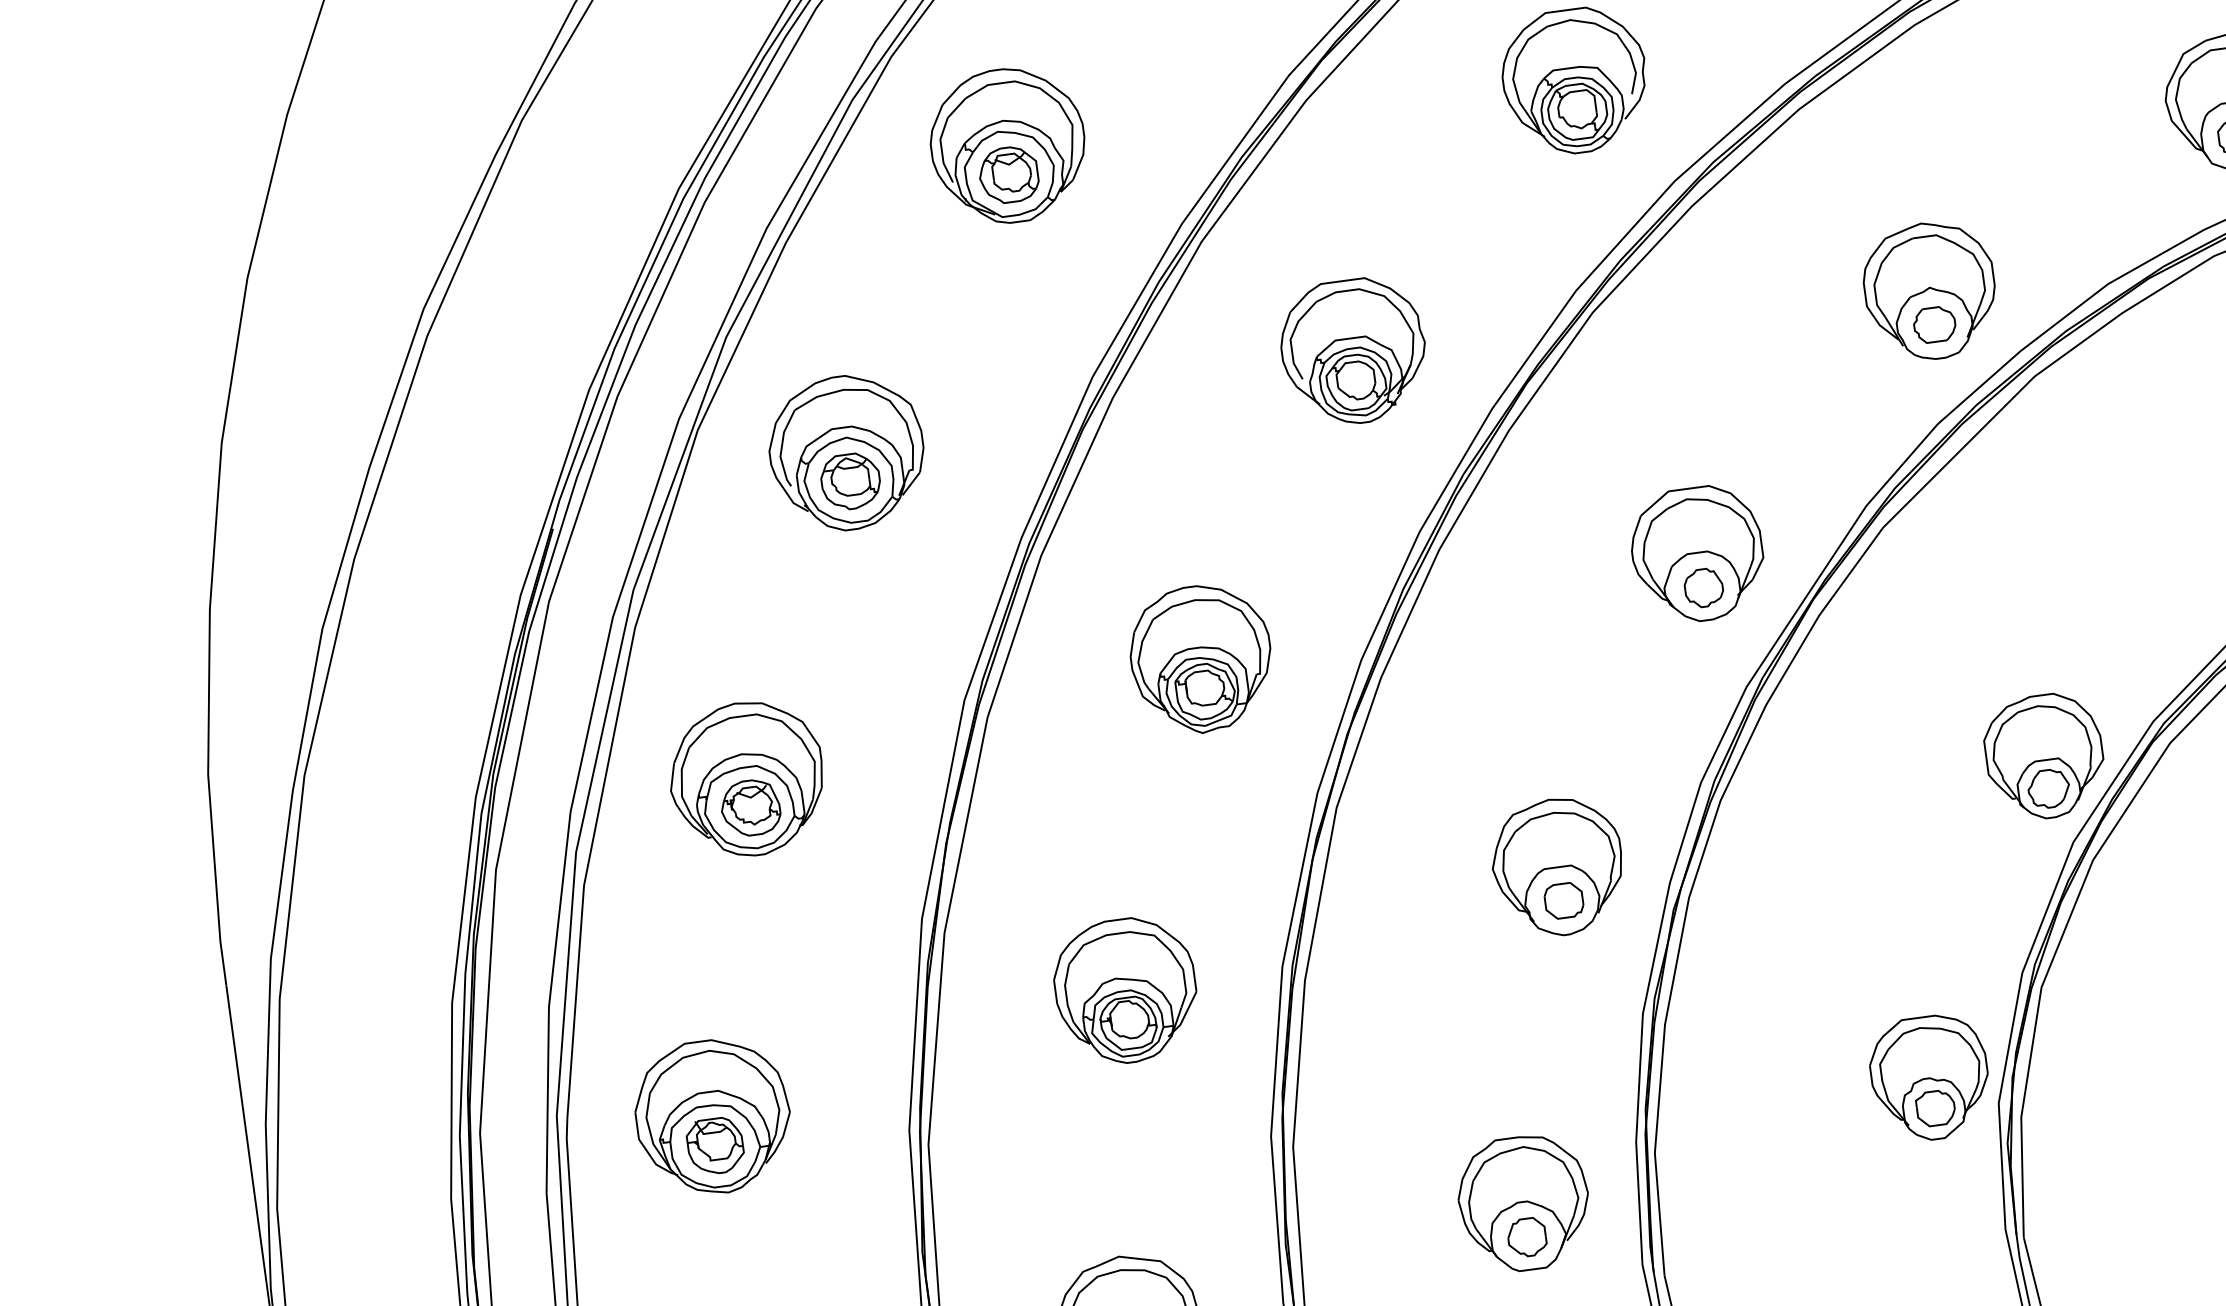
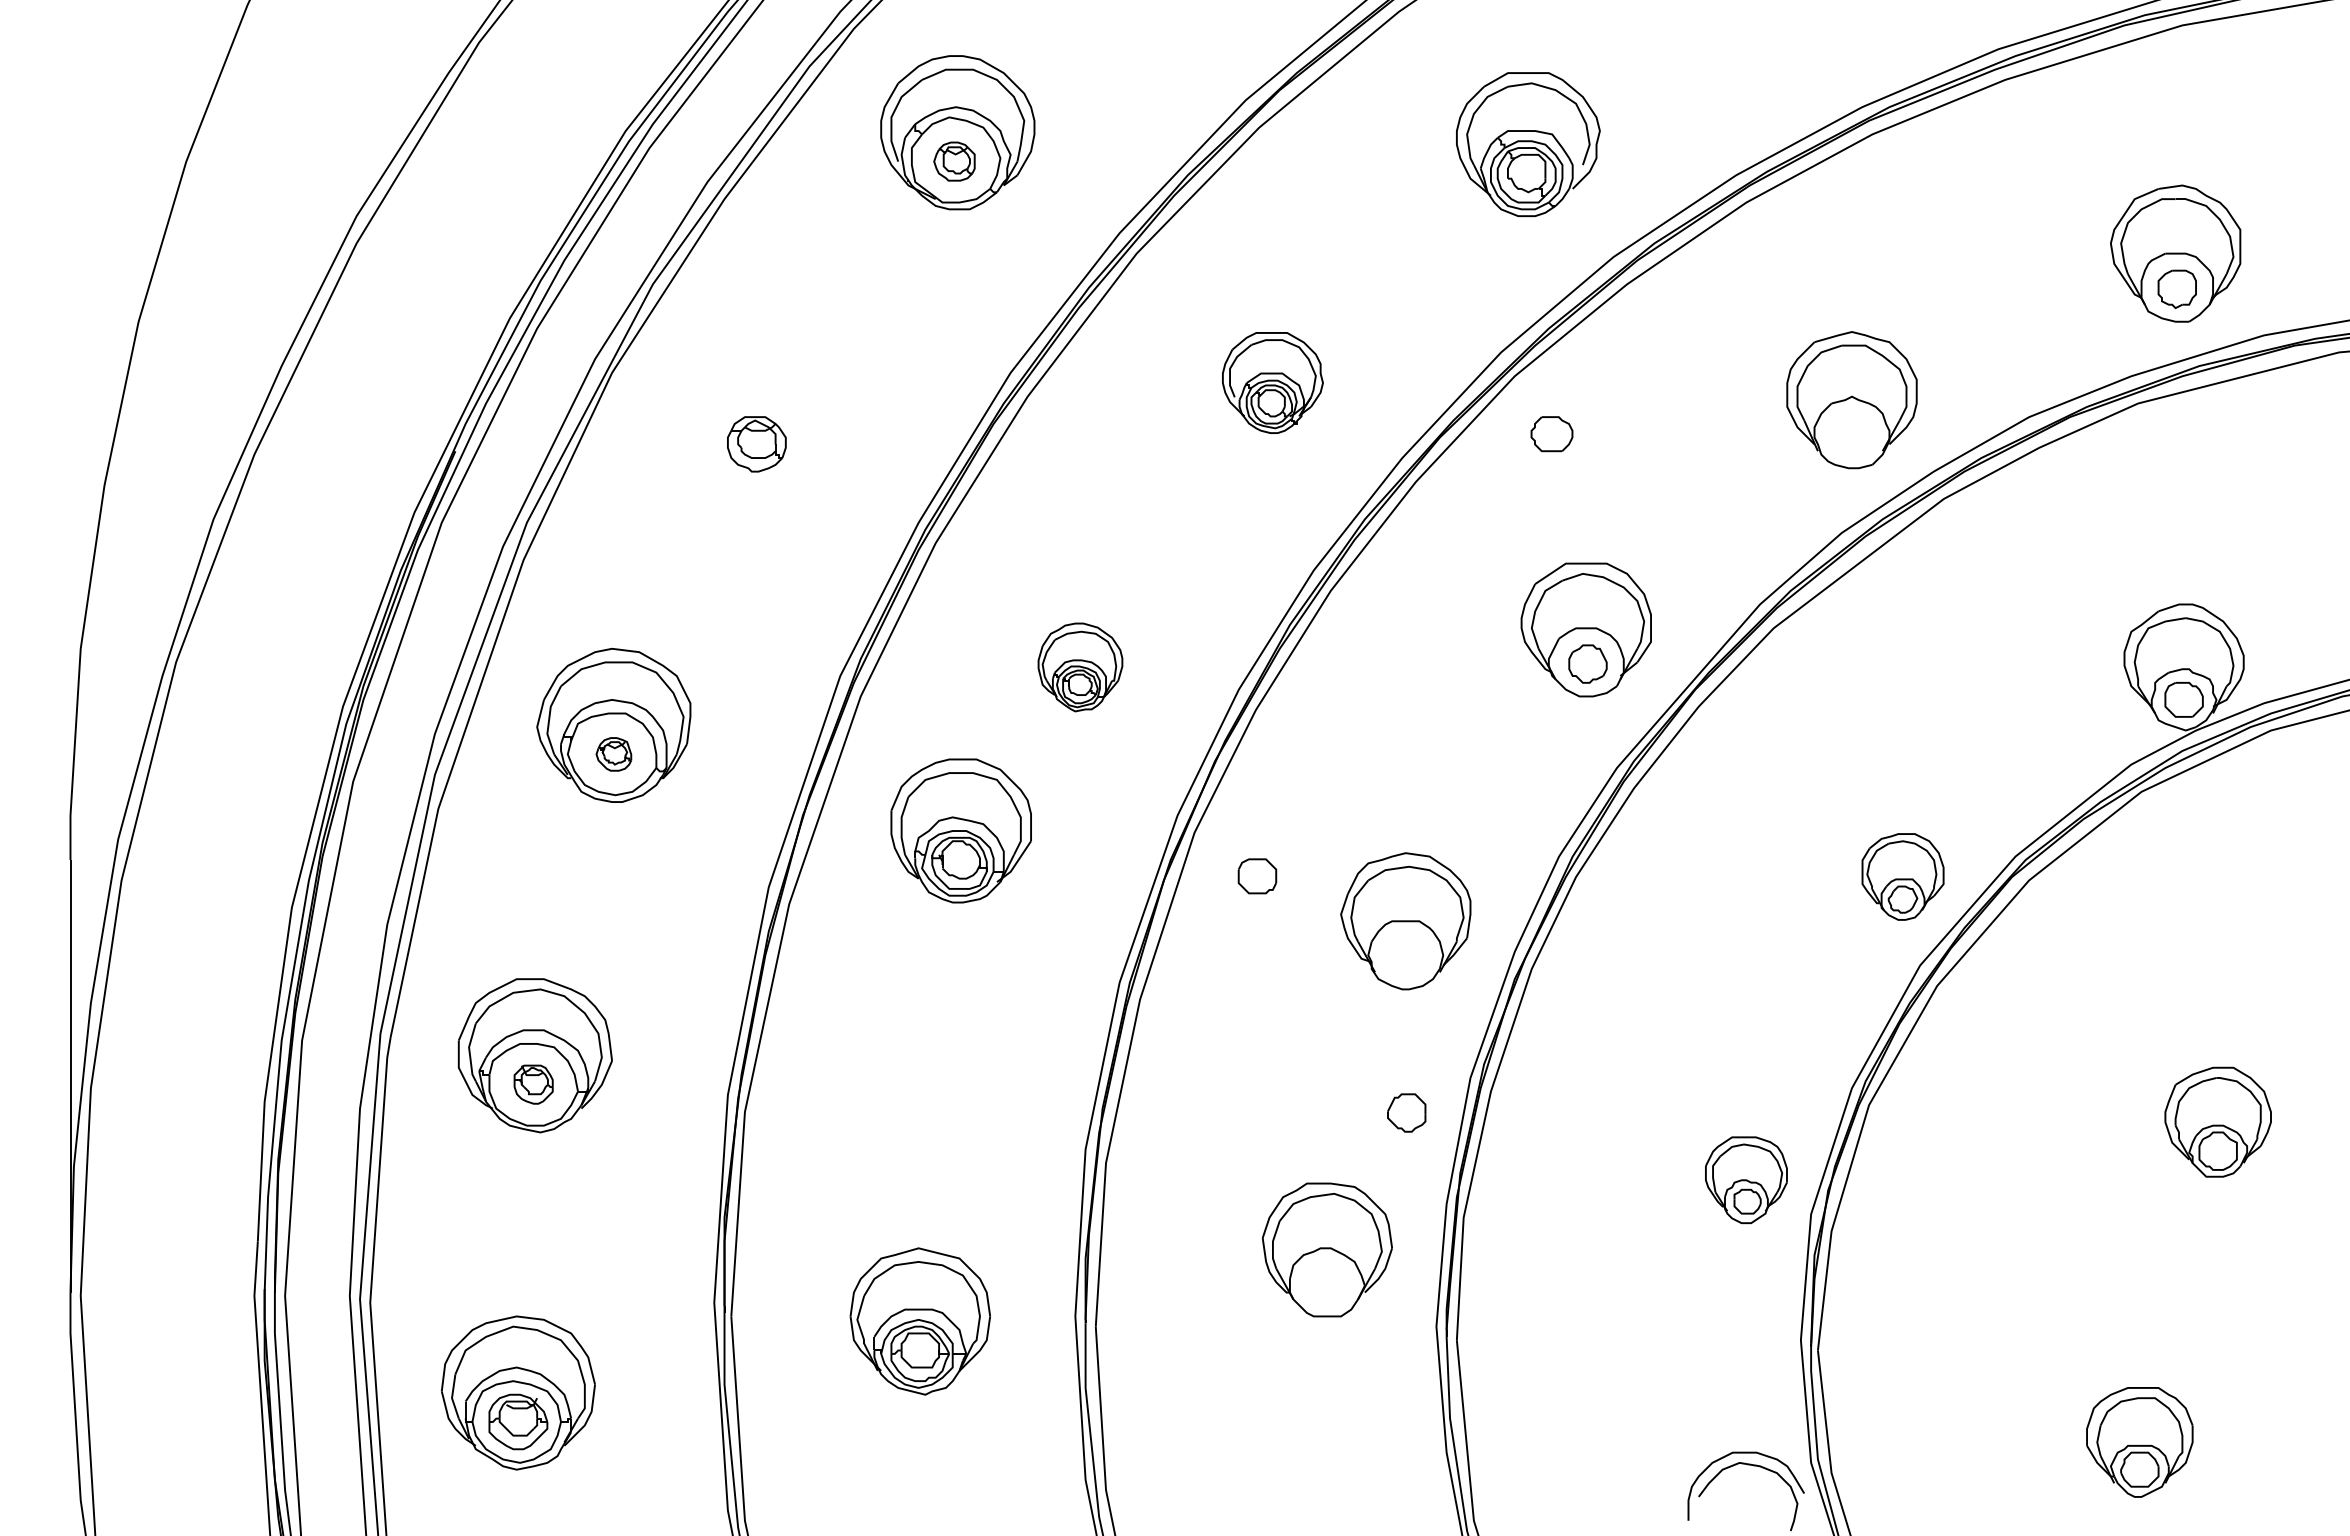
part: (1008, 174) -> (954, 161), size x0.7
part: (1934, 325) -> (1551, 434), moved
part: (1353, 351) -> (1272, 382), size x0.7
part: (846, 452) -> (756, 414), removed
part: (1201, 659) -> (1080, 667), size x0.6
part: (2044, 756) -> (1902, 876), size x0.7
part: (750, 808) -> (613, 754), size x0.6
part: (1564, 900) -> (1257, 876), moved
part: (1125, 990) -> (960, 830), moved
part: (1930, 1078) -> (1746, 1180), size x0.7
part: (715, 1145) -> (533, 1084), size x0.7
part: (1526, 1237) -> (1406, 1112), moved

